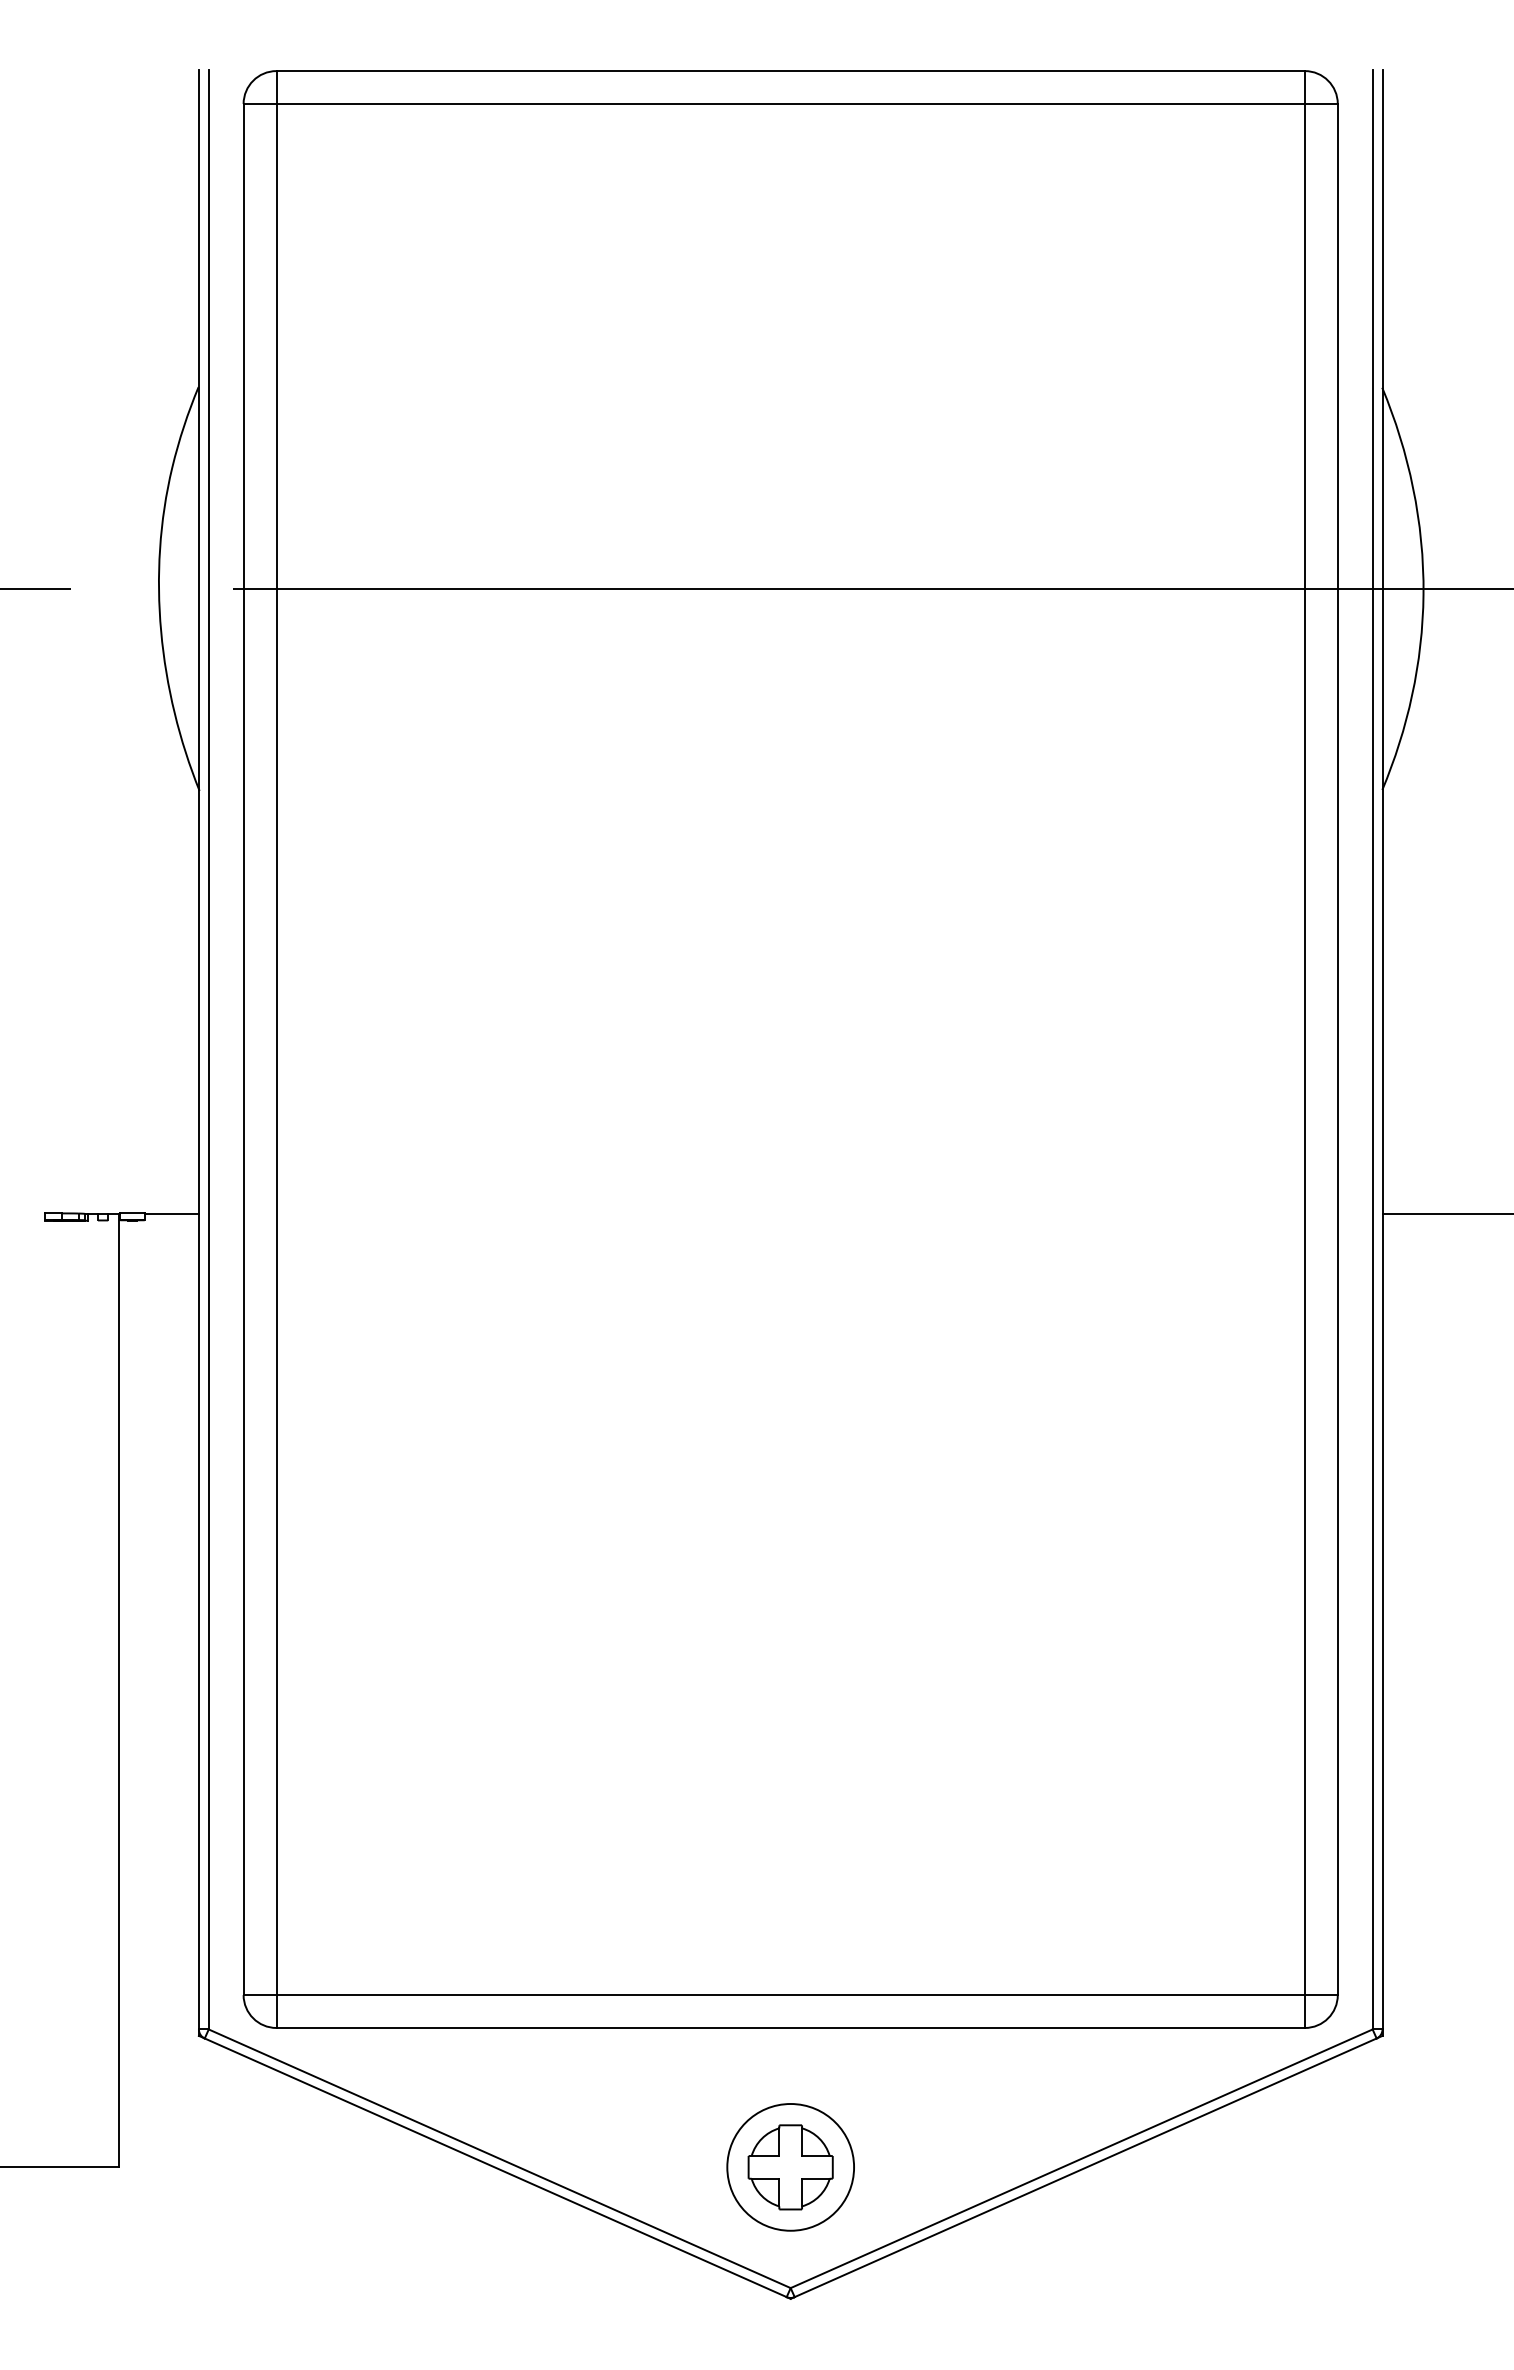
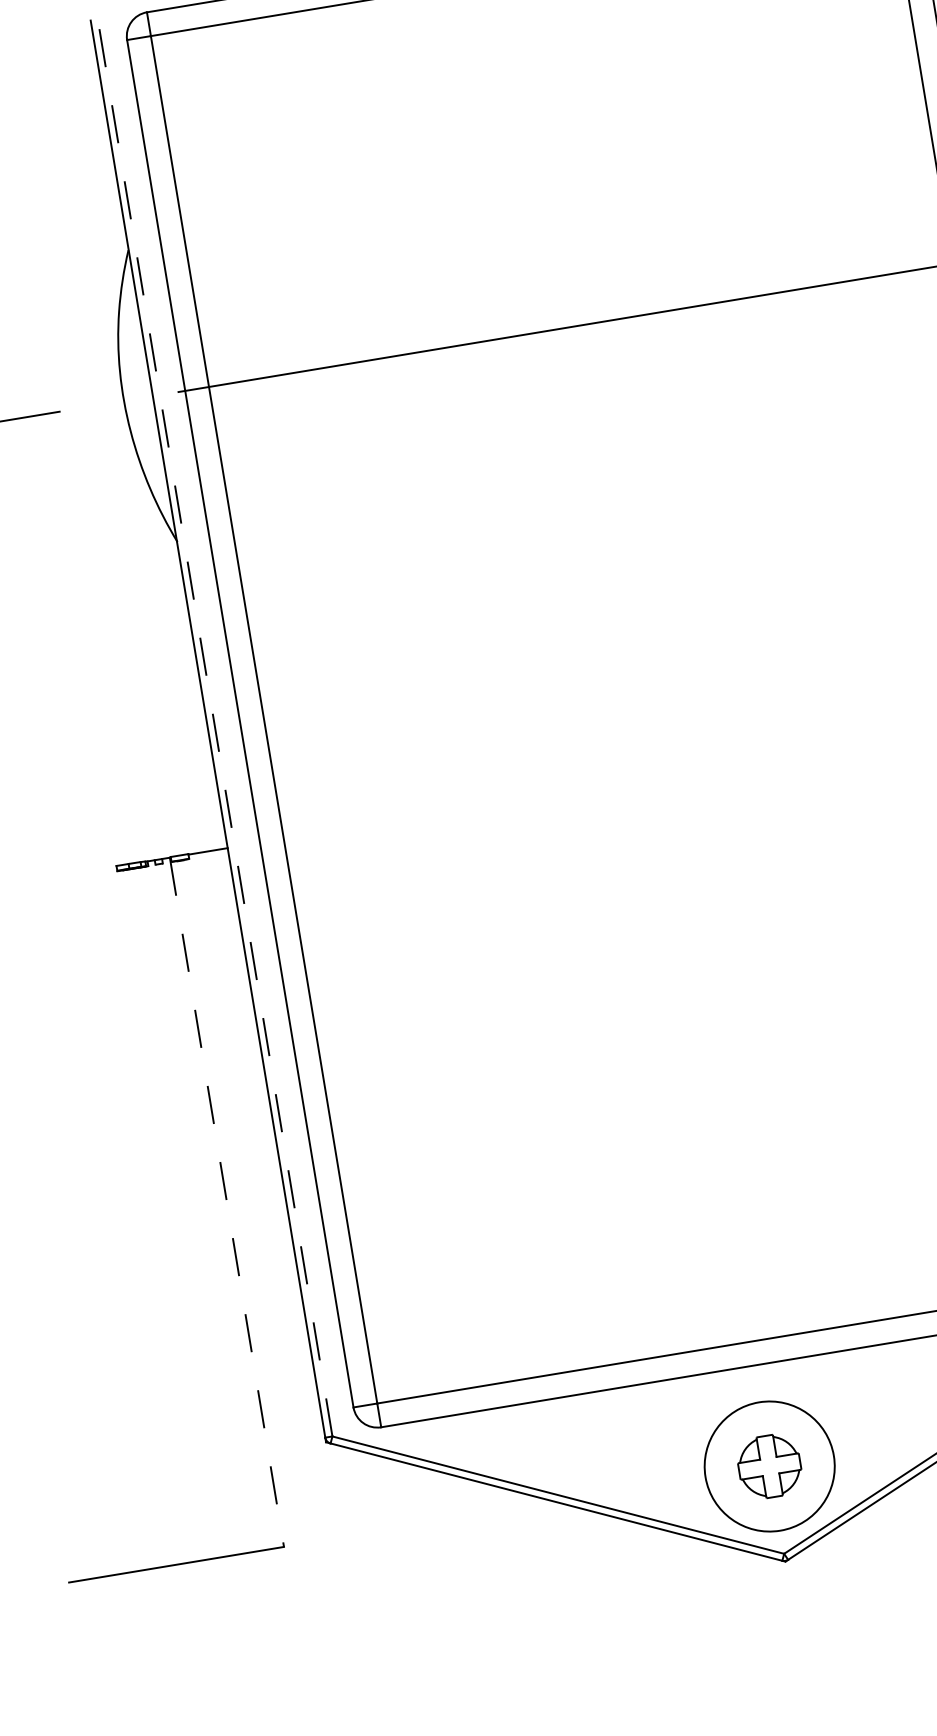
line: (208, 1049) -> (214, 727), solid -> dashed
line: (118, 1690) -> (226, 1202), solid -> dashed
circle: (790, 2167) -> (769, 1466), size x1.4

